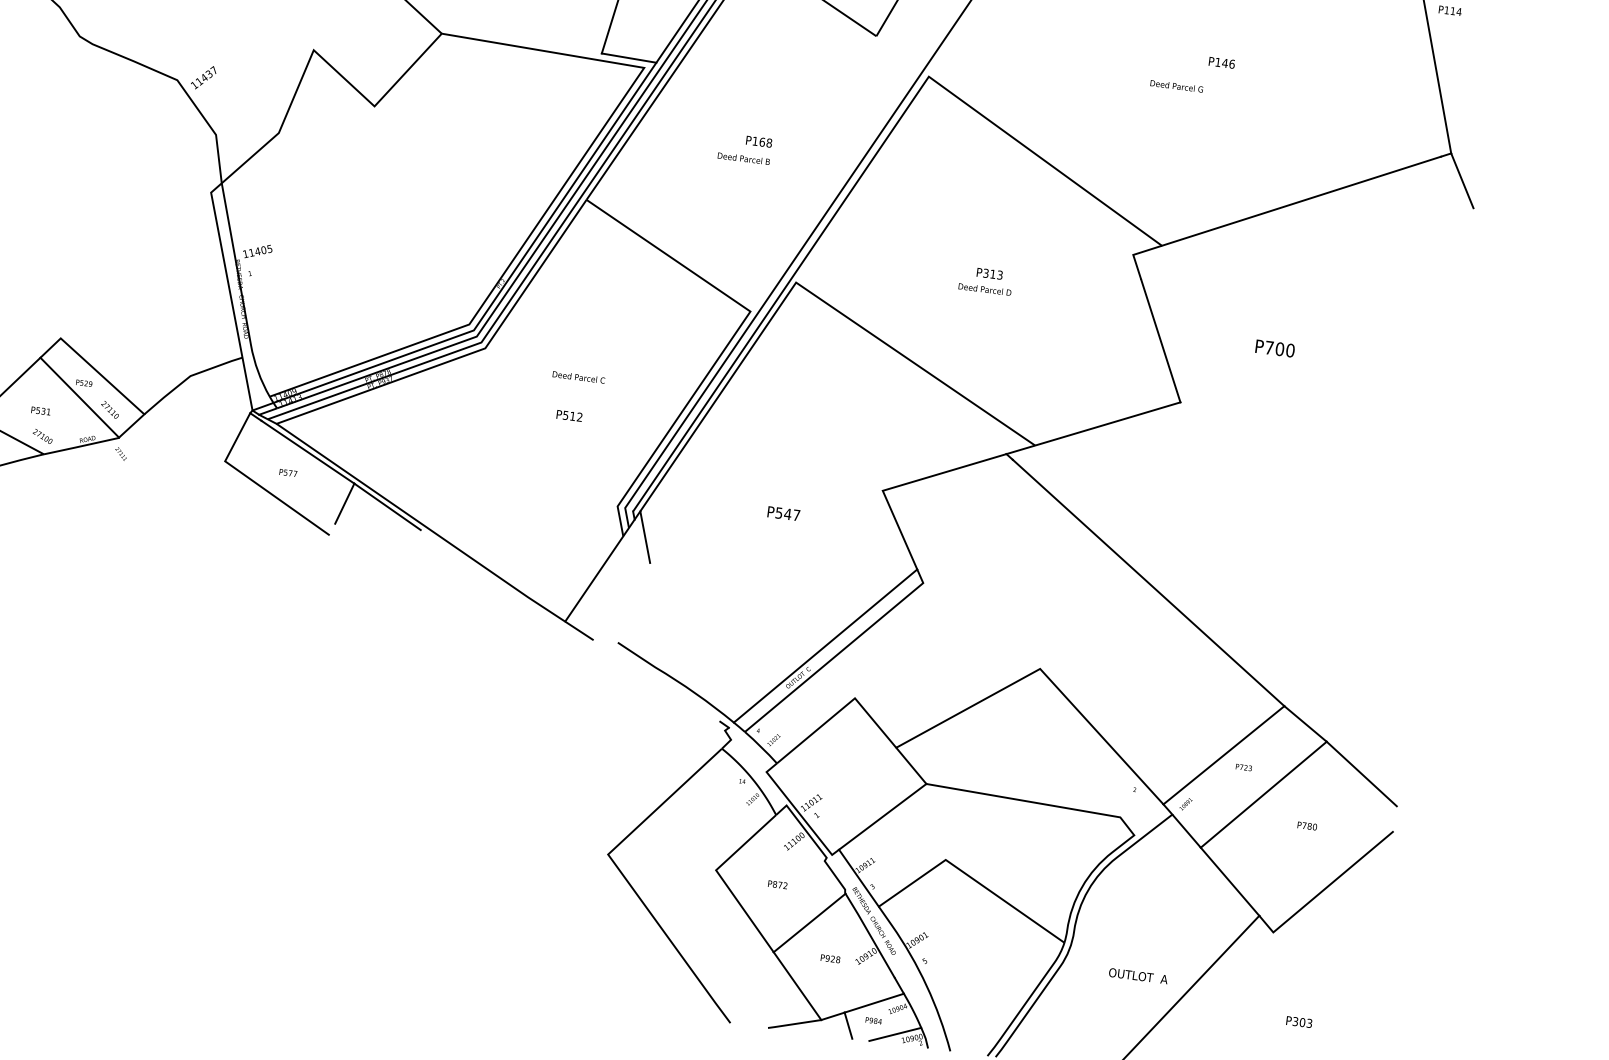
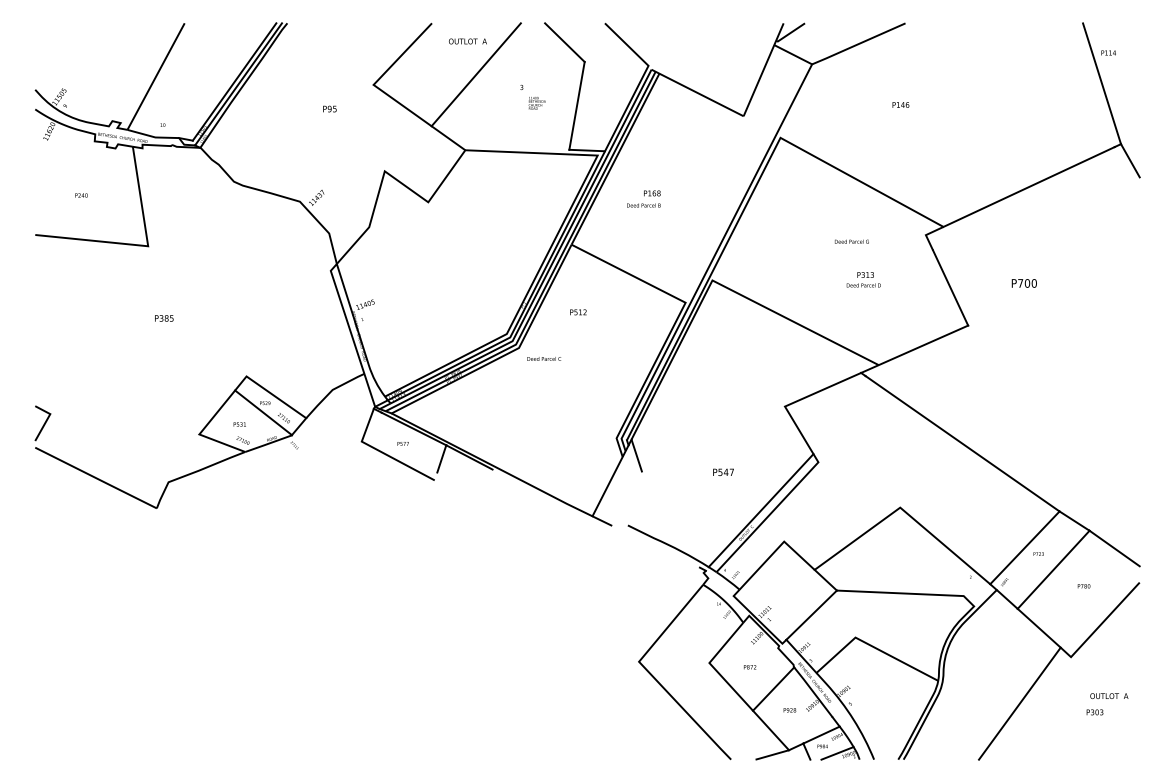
text: (1221, 62) -> (900, 104), moved
text: (1176, 85) -> (851, 241), moved
text: (744, 147) -> (643, 198), moved
text: (985, 280) -> (863, 279), moved
text: (579, 376) -> (544, 358), moved
text: (569, 416) -> (578, 312), moved
text: (783, 512) -> (723, 471), moved
text: (1138, 975) -> (1109, 695), moved

